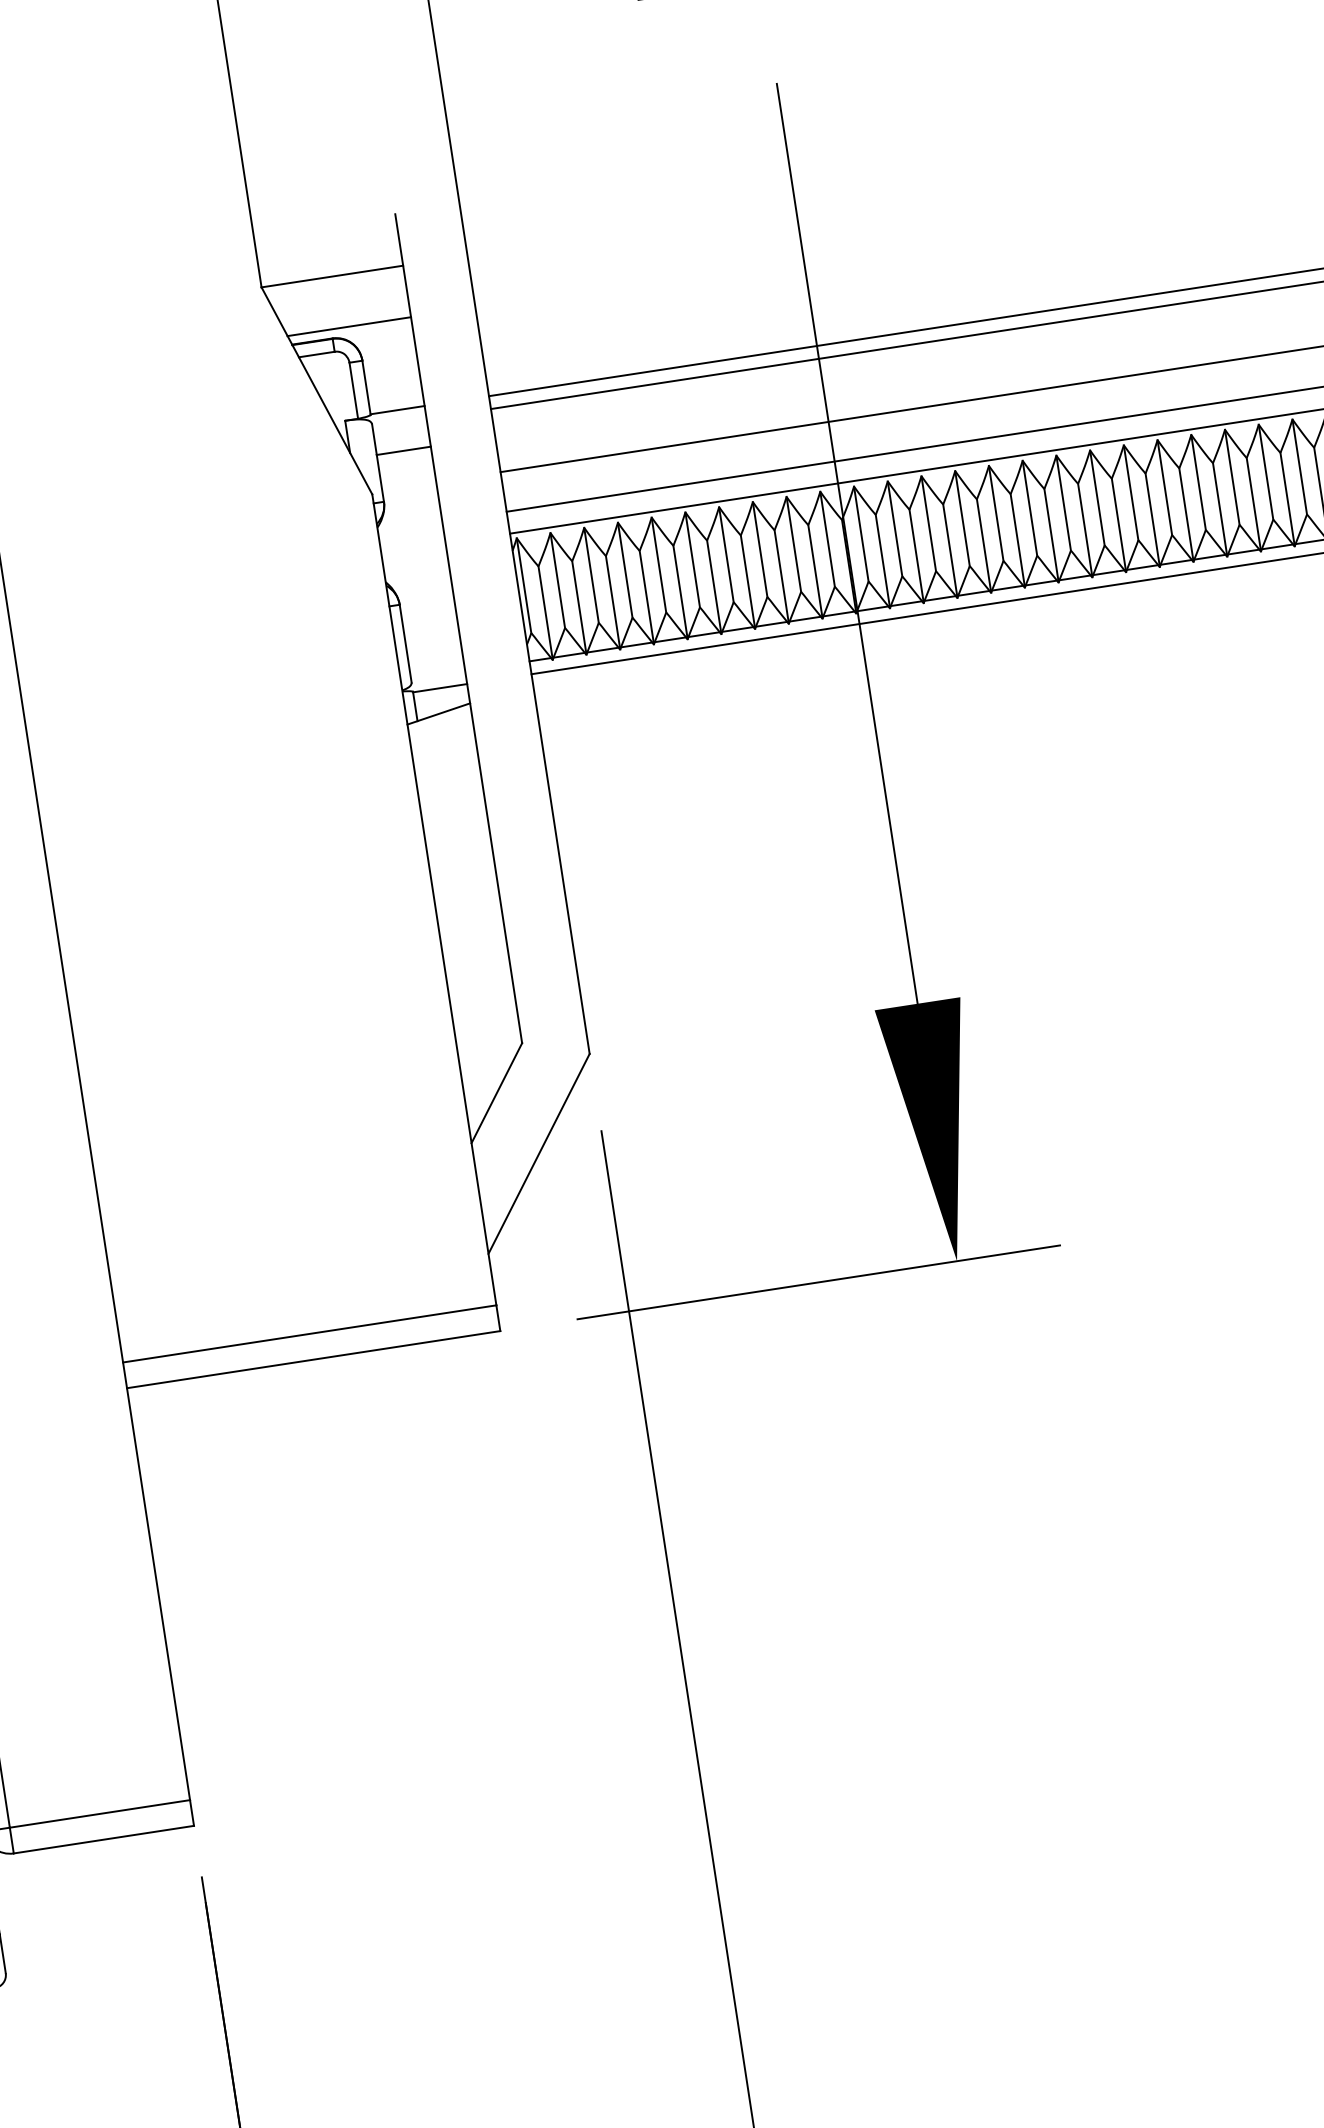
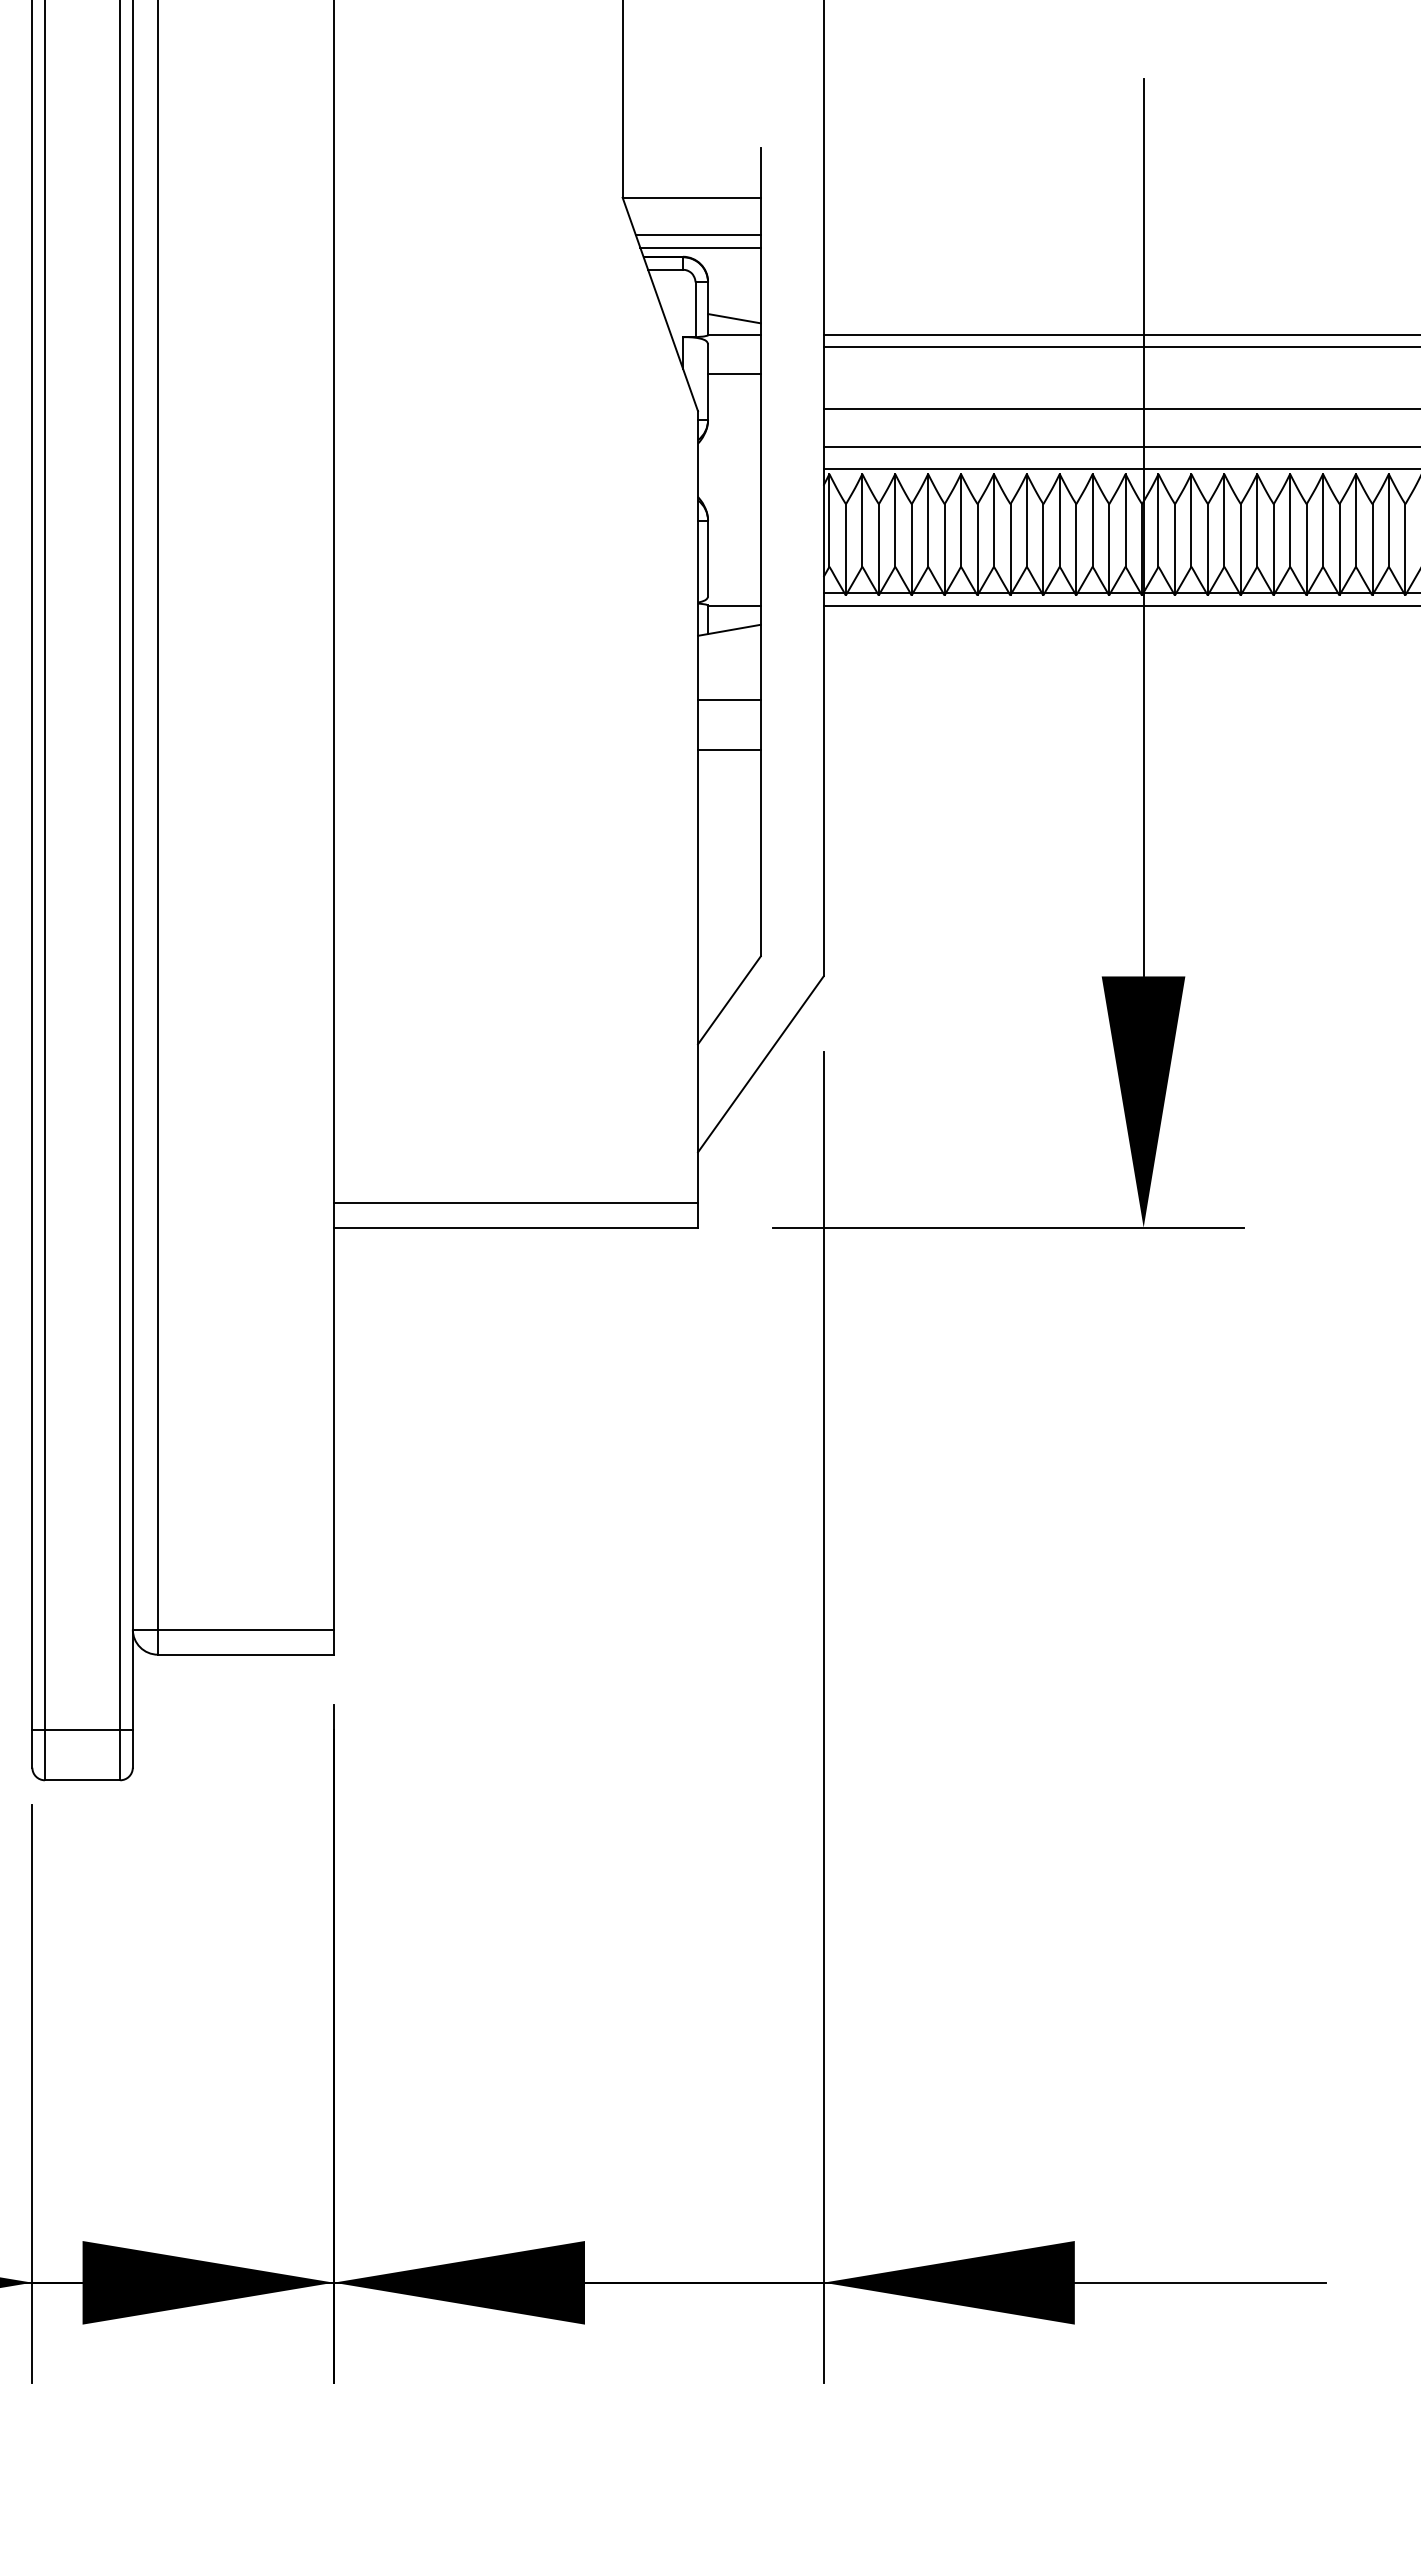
line: (344, 314) -> (697, 235), added
line: (395, 393) -> (734, 318), added
line: (449, 785) -> (729, 700), added
line: (457, 837) -> (729, 750), added

